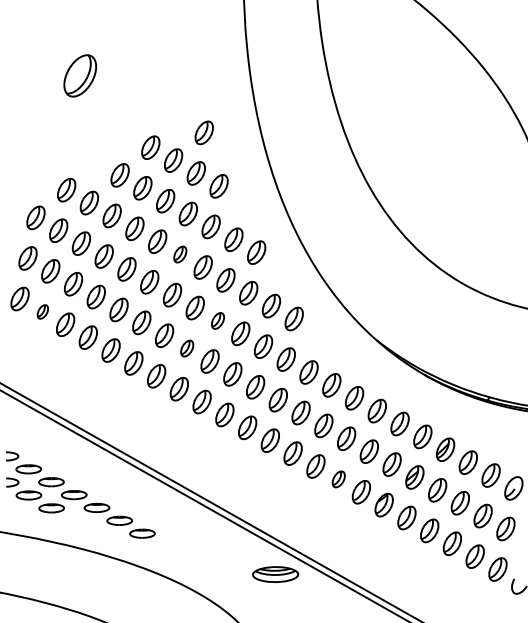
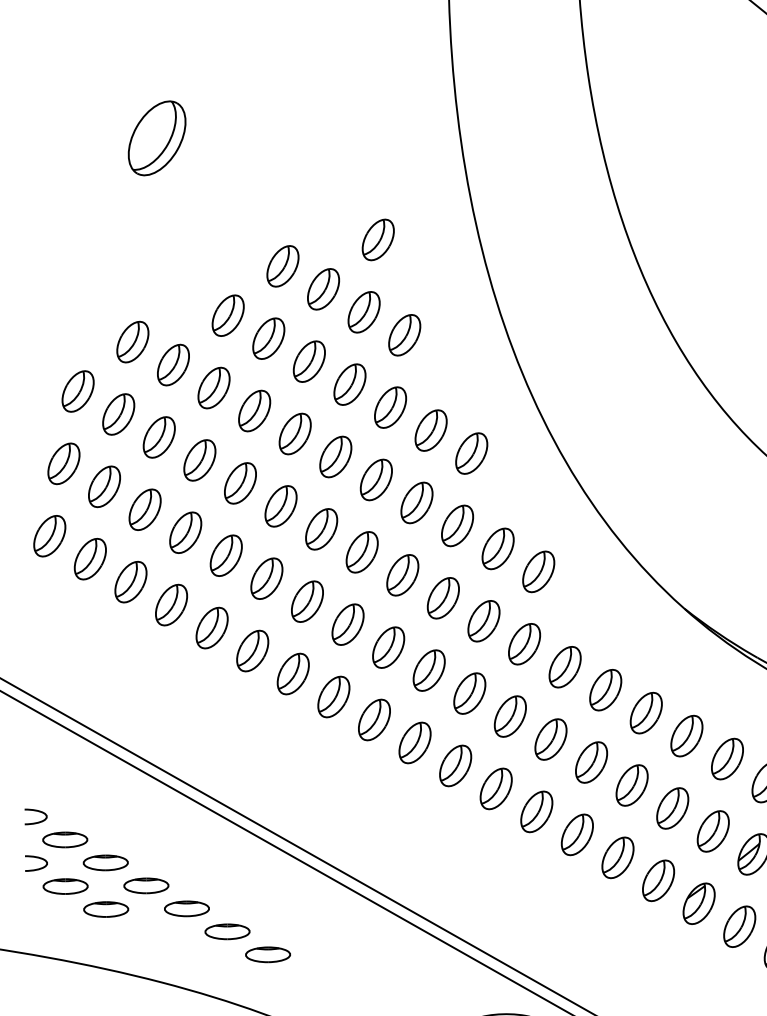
part: (179, 254) -> (334, 456), size x1.43
part: (42, 311) -> (89, 558), size x1.67
part: (217, 320) -> (401, 574), size x1.43
part: (186, 348) -> (346, 624), size x1.43
part: (338, 479) -> (617, 858), size x1.43

